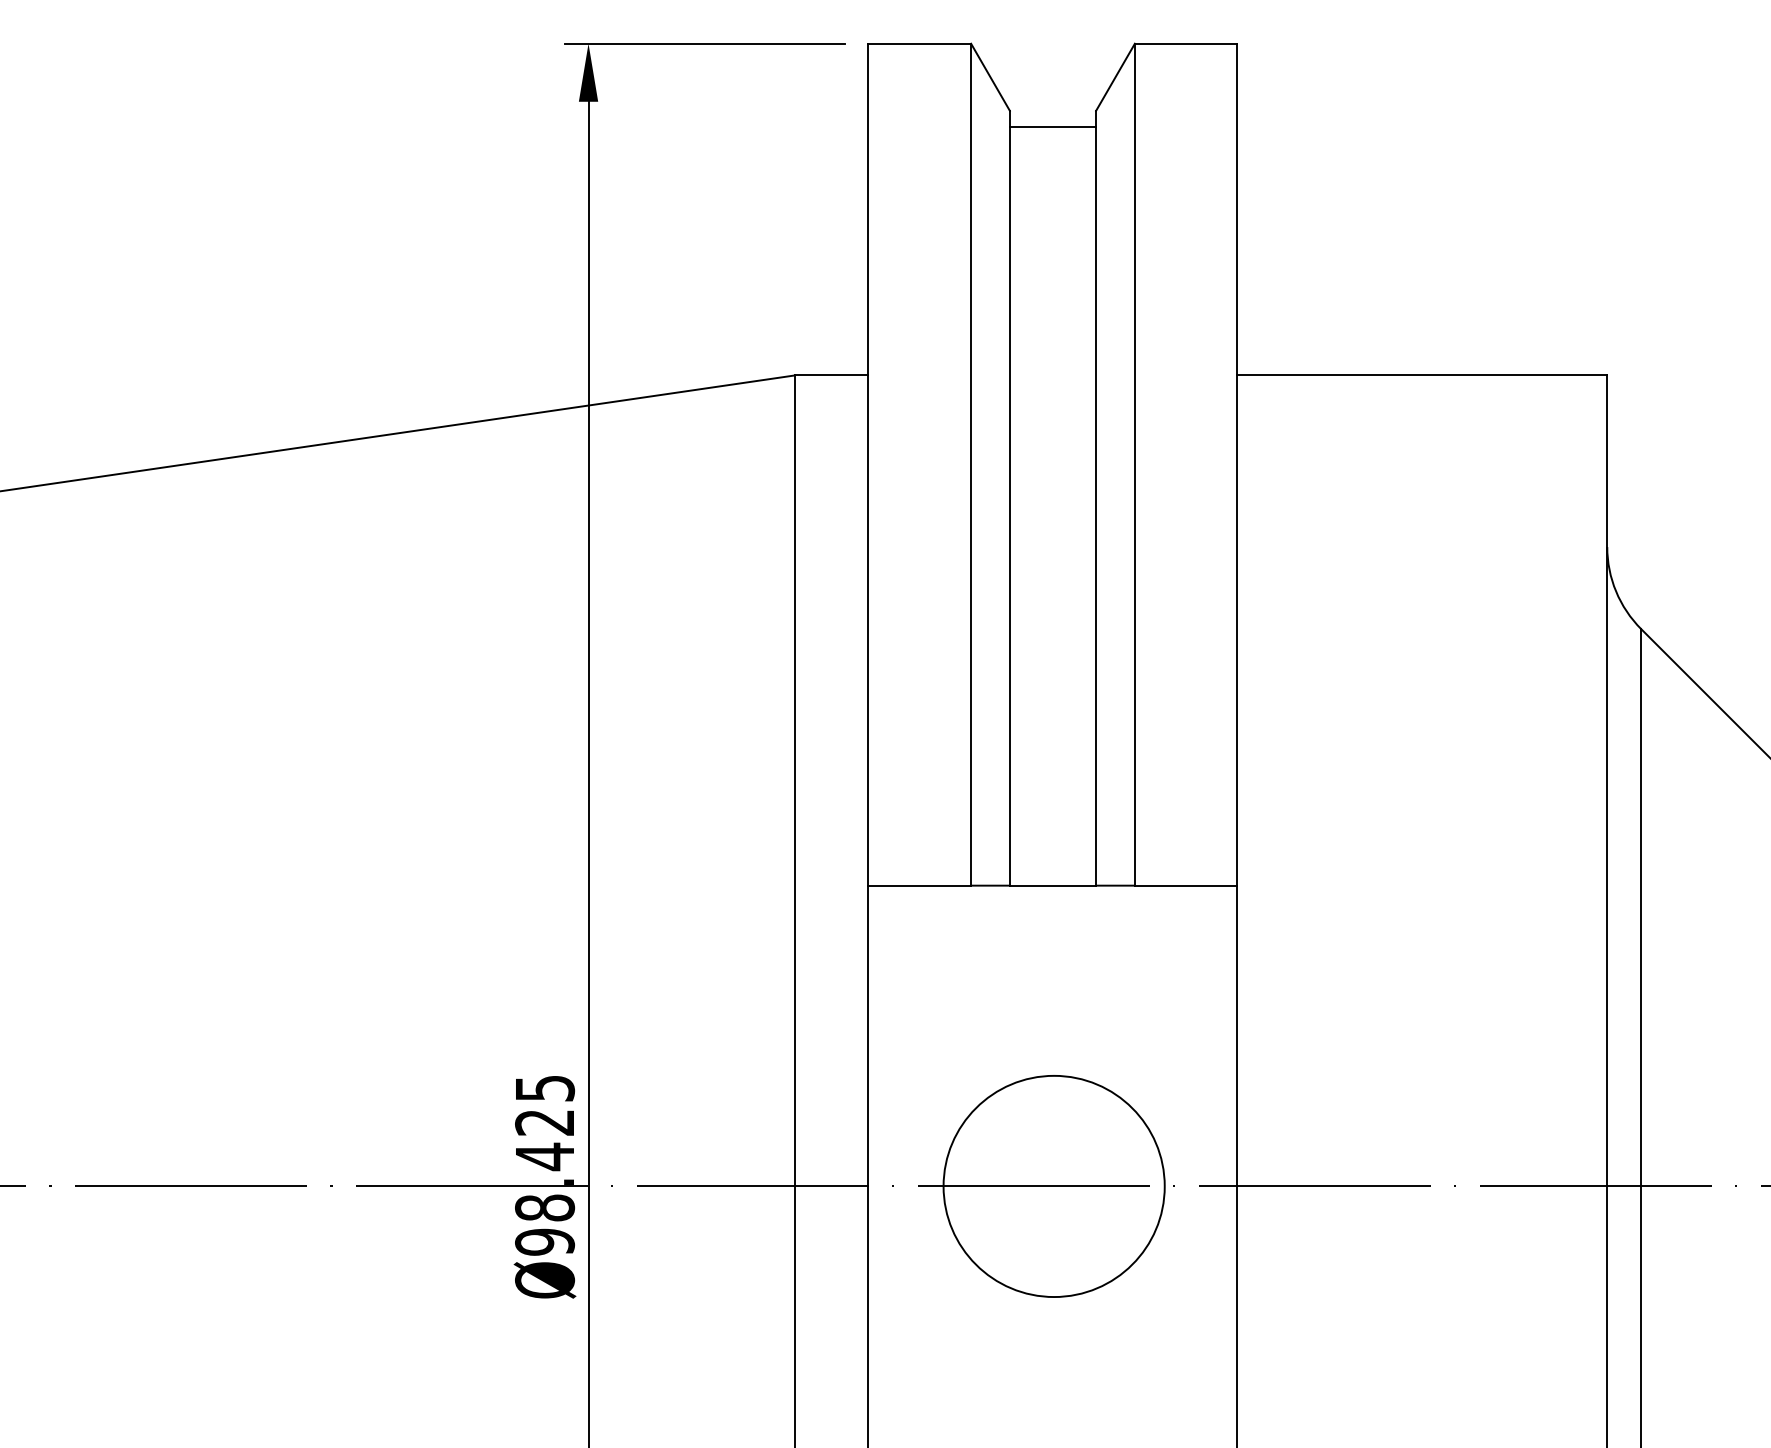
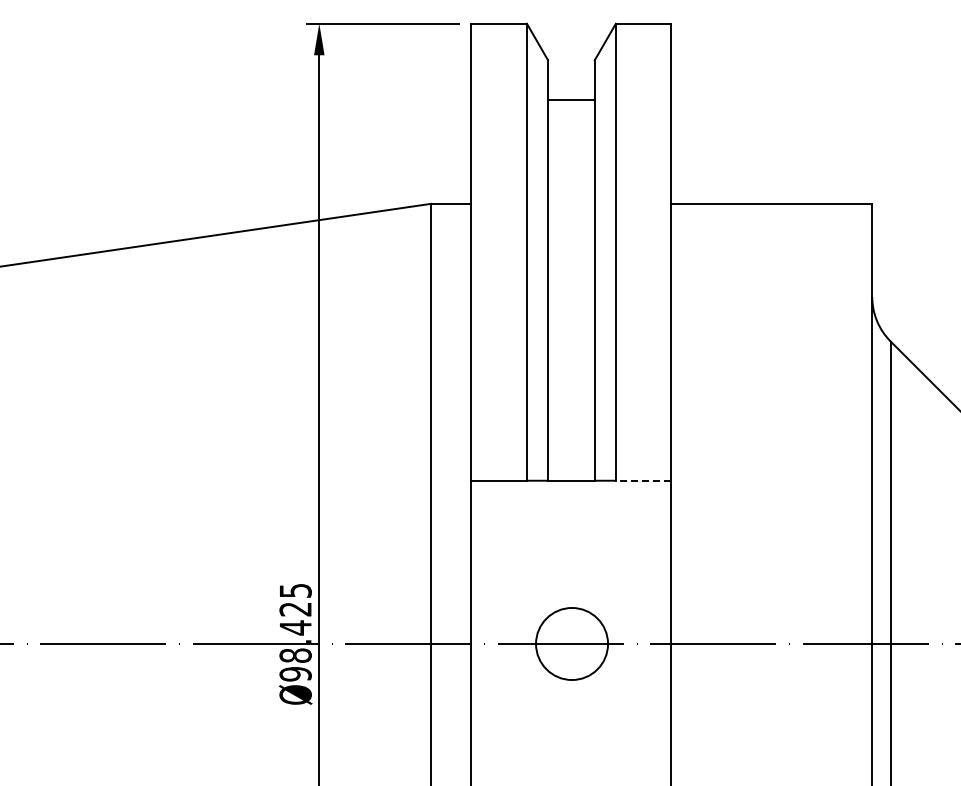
line: (1053, 126) -> (571, 99), moved
line: (1185, 885) -> (643, 480), solid -> dashed
circle: (1055, 1185) -> (572, 643), size x0.6

